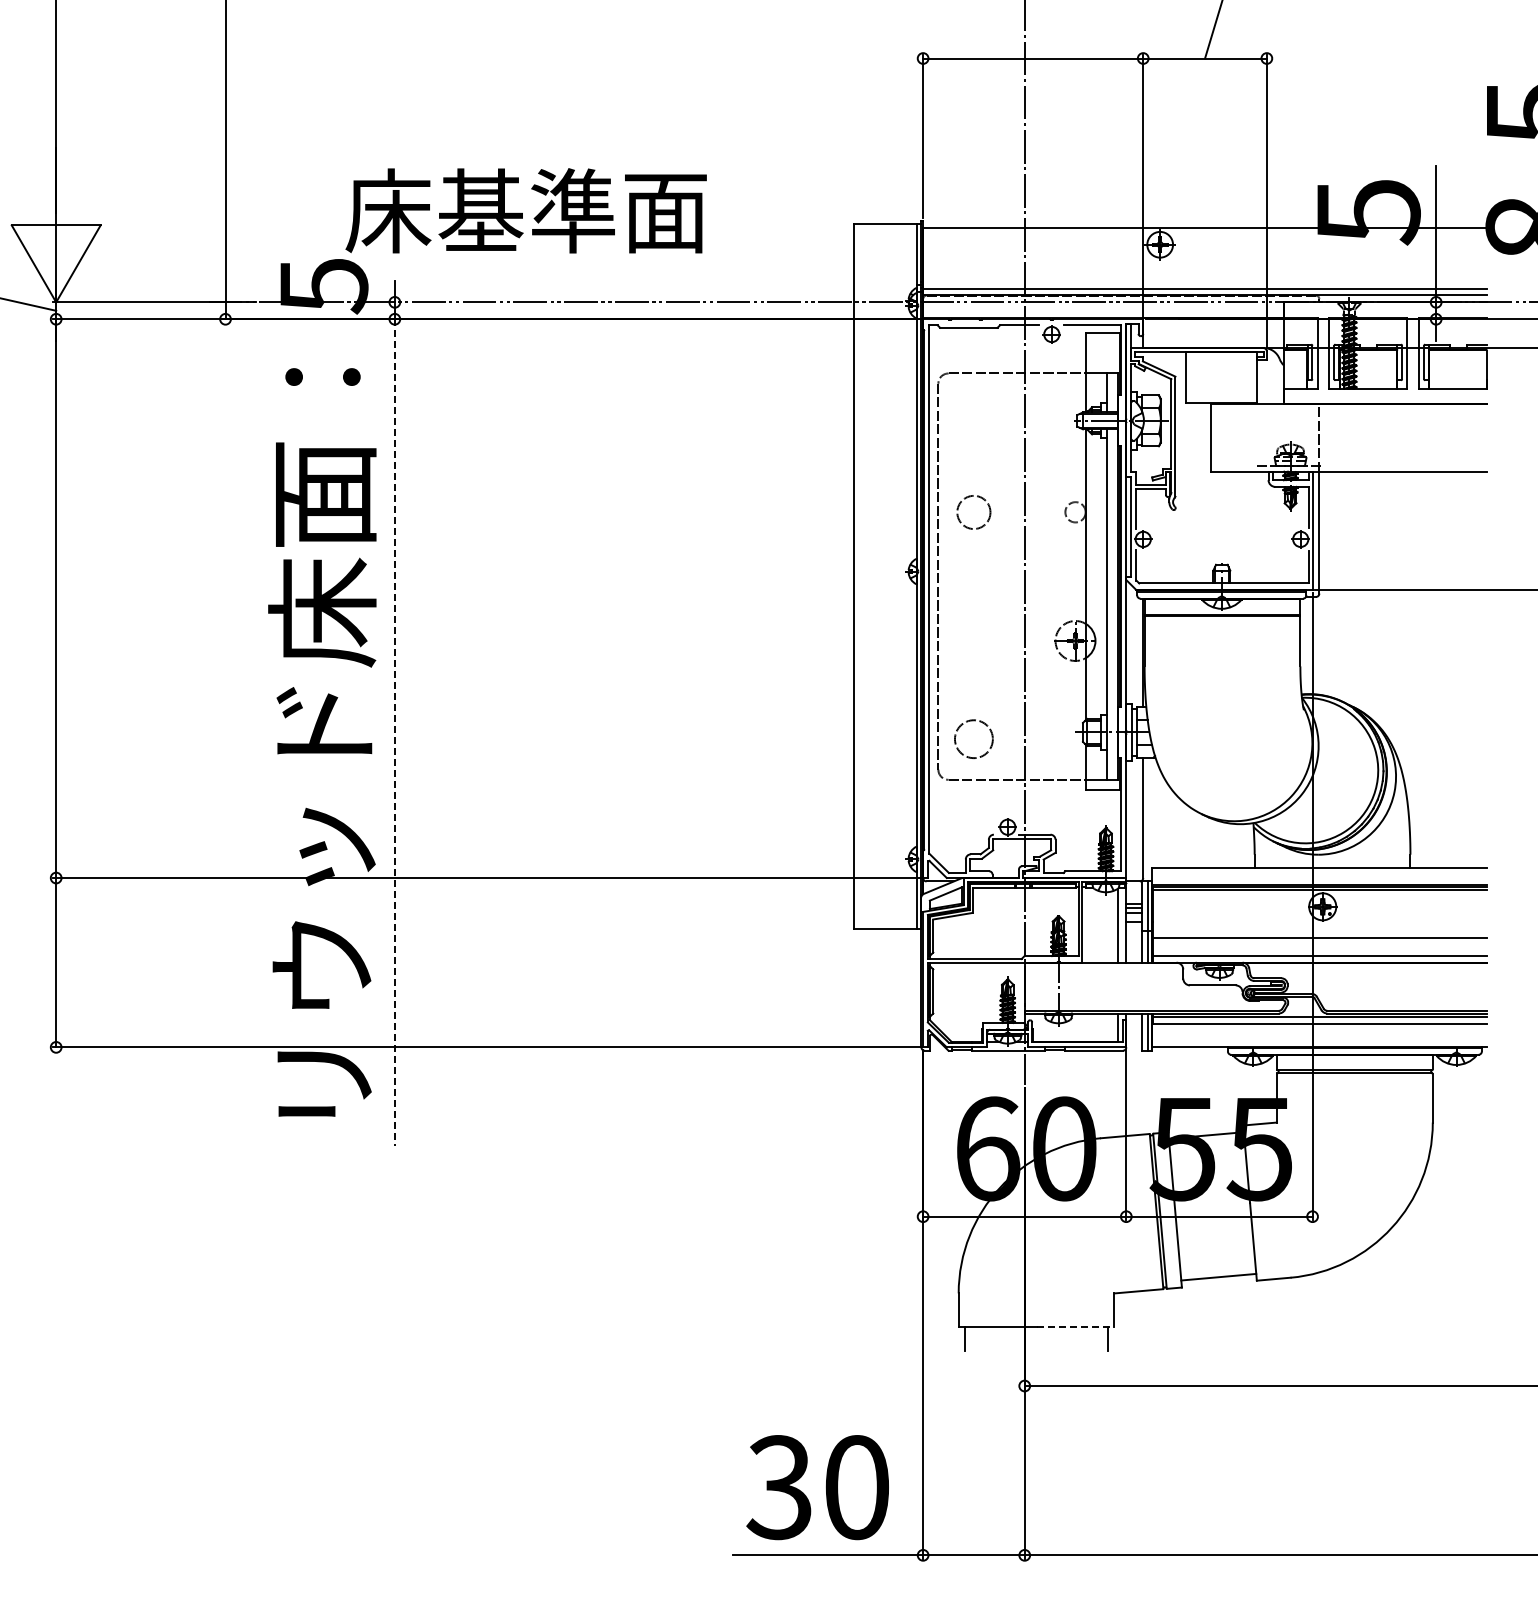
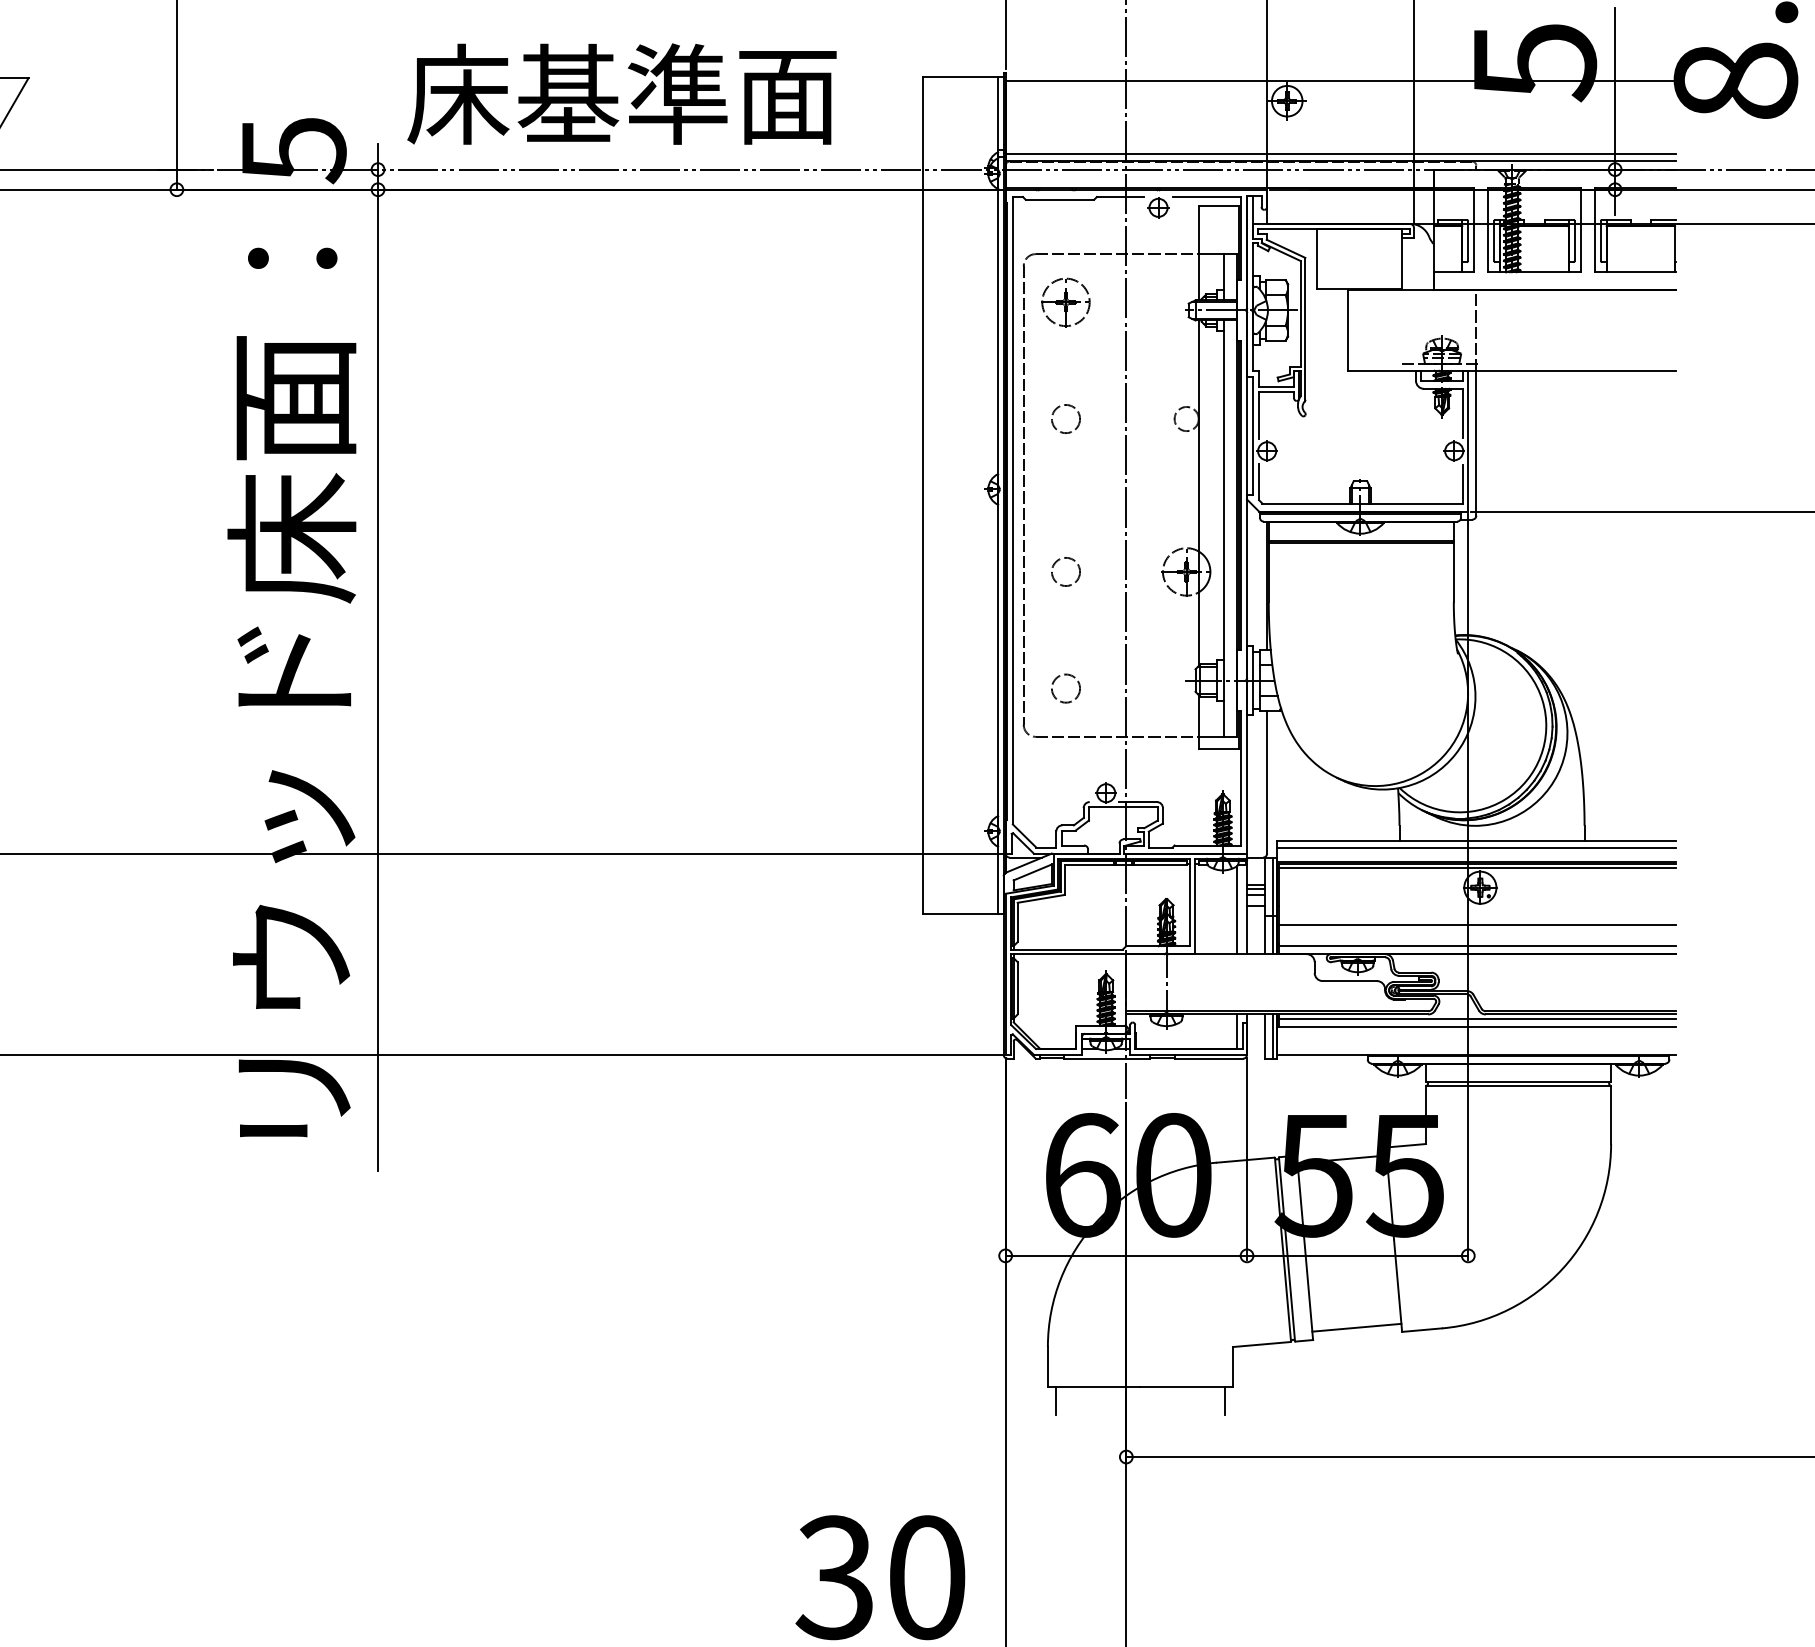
text: (525, 210) -> (621, 93), moved
part: (973, 413) -> (1065, 301), added
circle: (973, 511) -> (1065, 418), size x0.71
circle: (973, 640) -> (1065, 571), added
line: (394, 732) -> (377, 680), dashed -> solid
circle: (973, 739) -> (1065, 688), size x0.62
line: (1318, 872) -> (1475, 846), added
line: (1075, 1327) -> (1186, 1387), dashed -> solid

